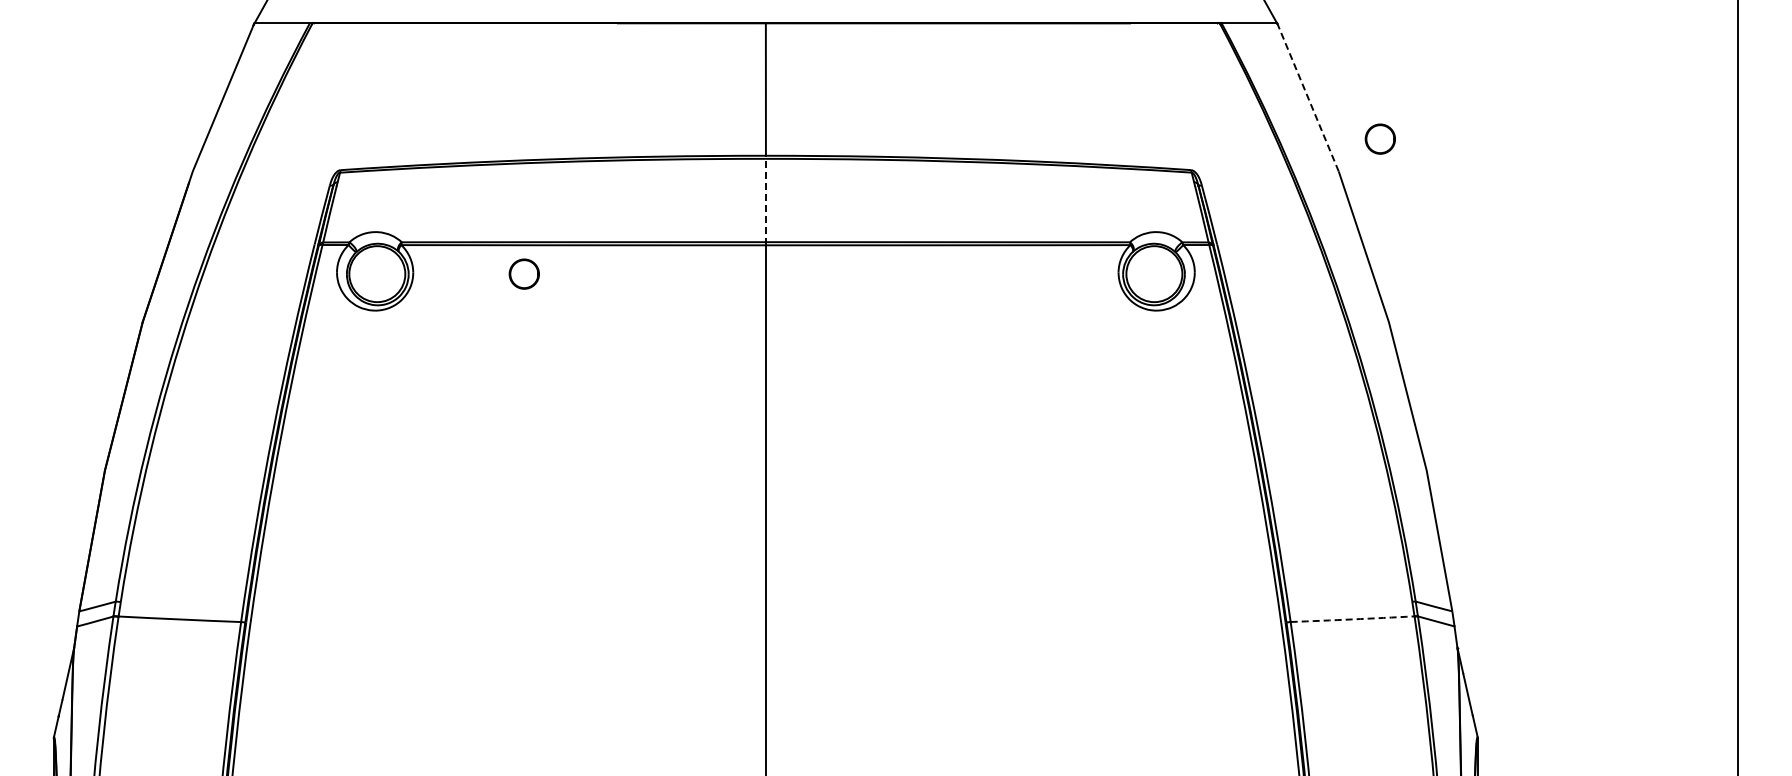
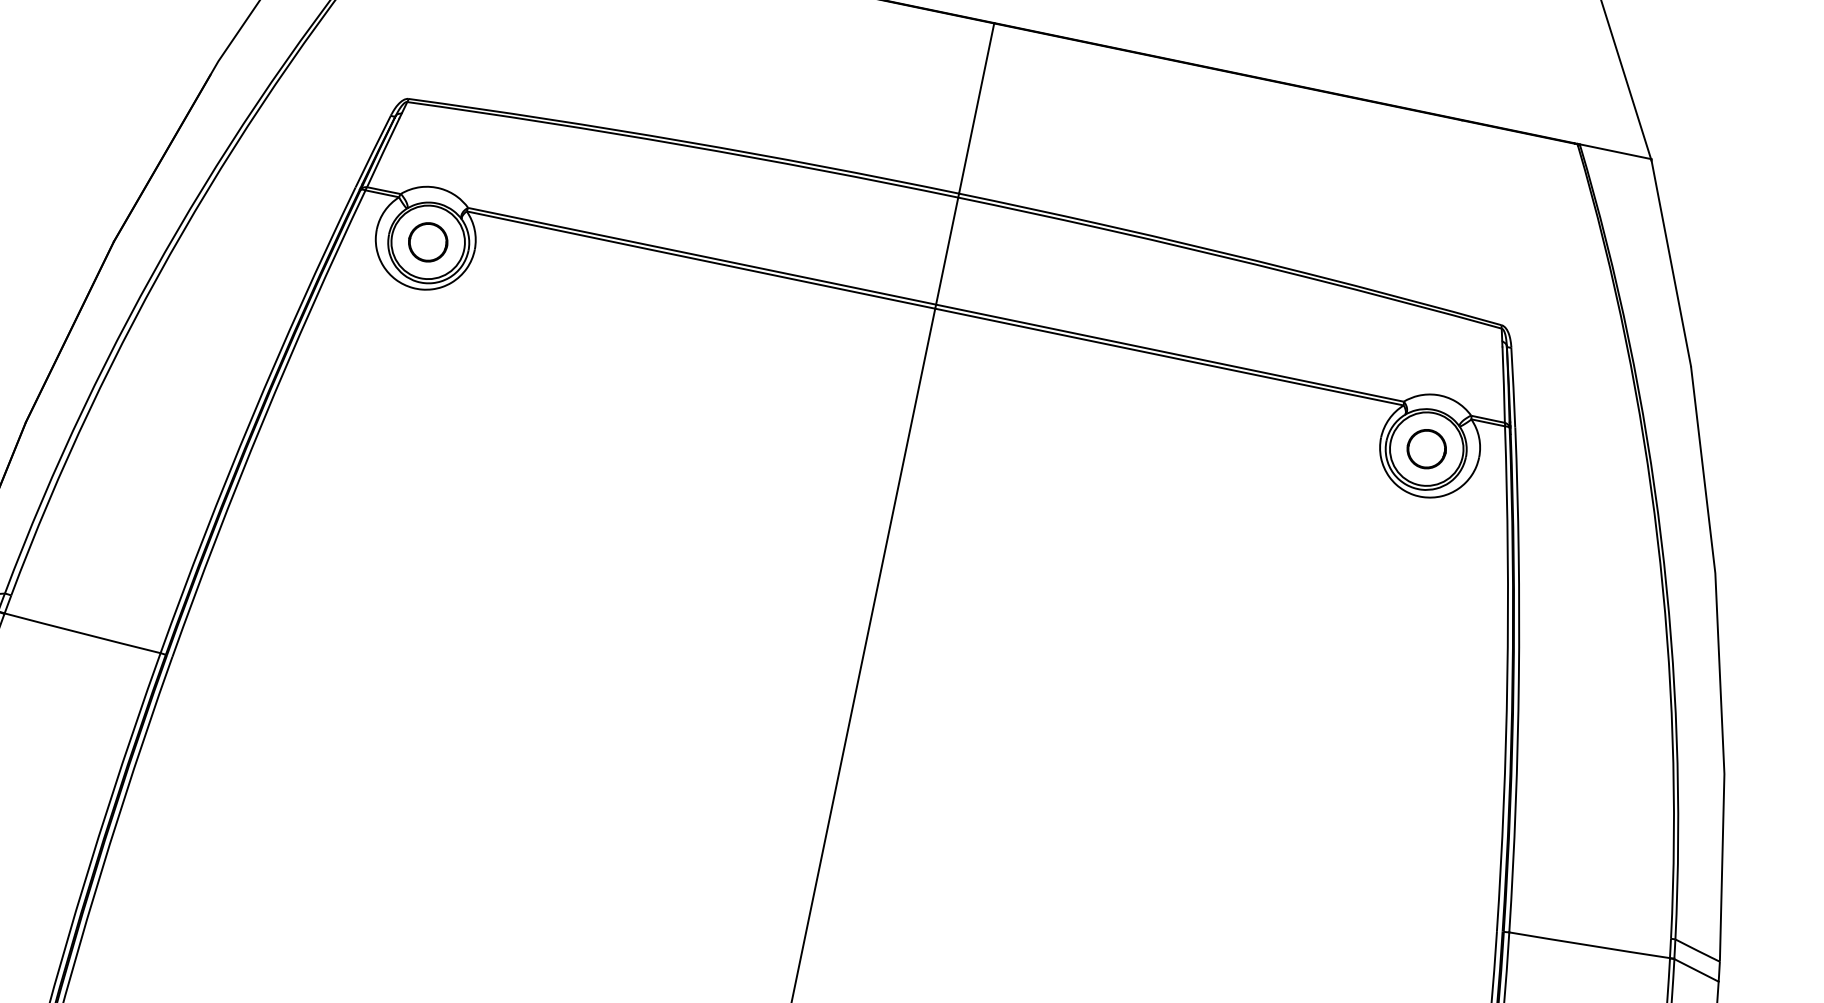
line: (1307, 96) -> (1670, 261), dashed -> solid
circle: (1379, 138) -> (1425, 448), moved
line: (765, 200) -> (946, 250), dashed -> solid
circle: (523, 273) -> (427, 241), moved
arc: (1352, 619) -> (1589, 945), dashed -> solid

